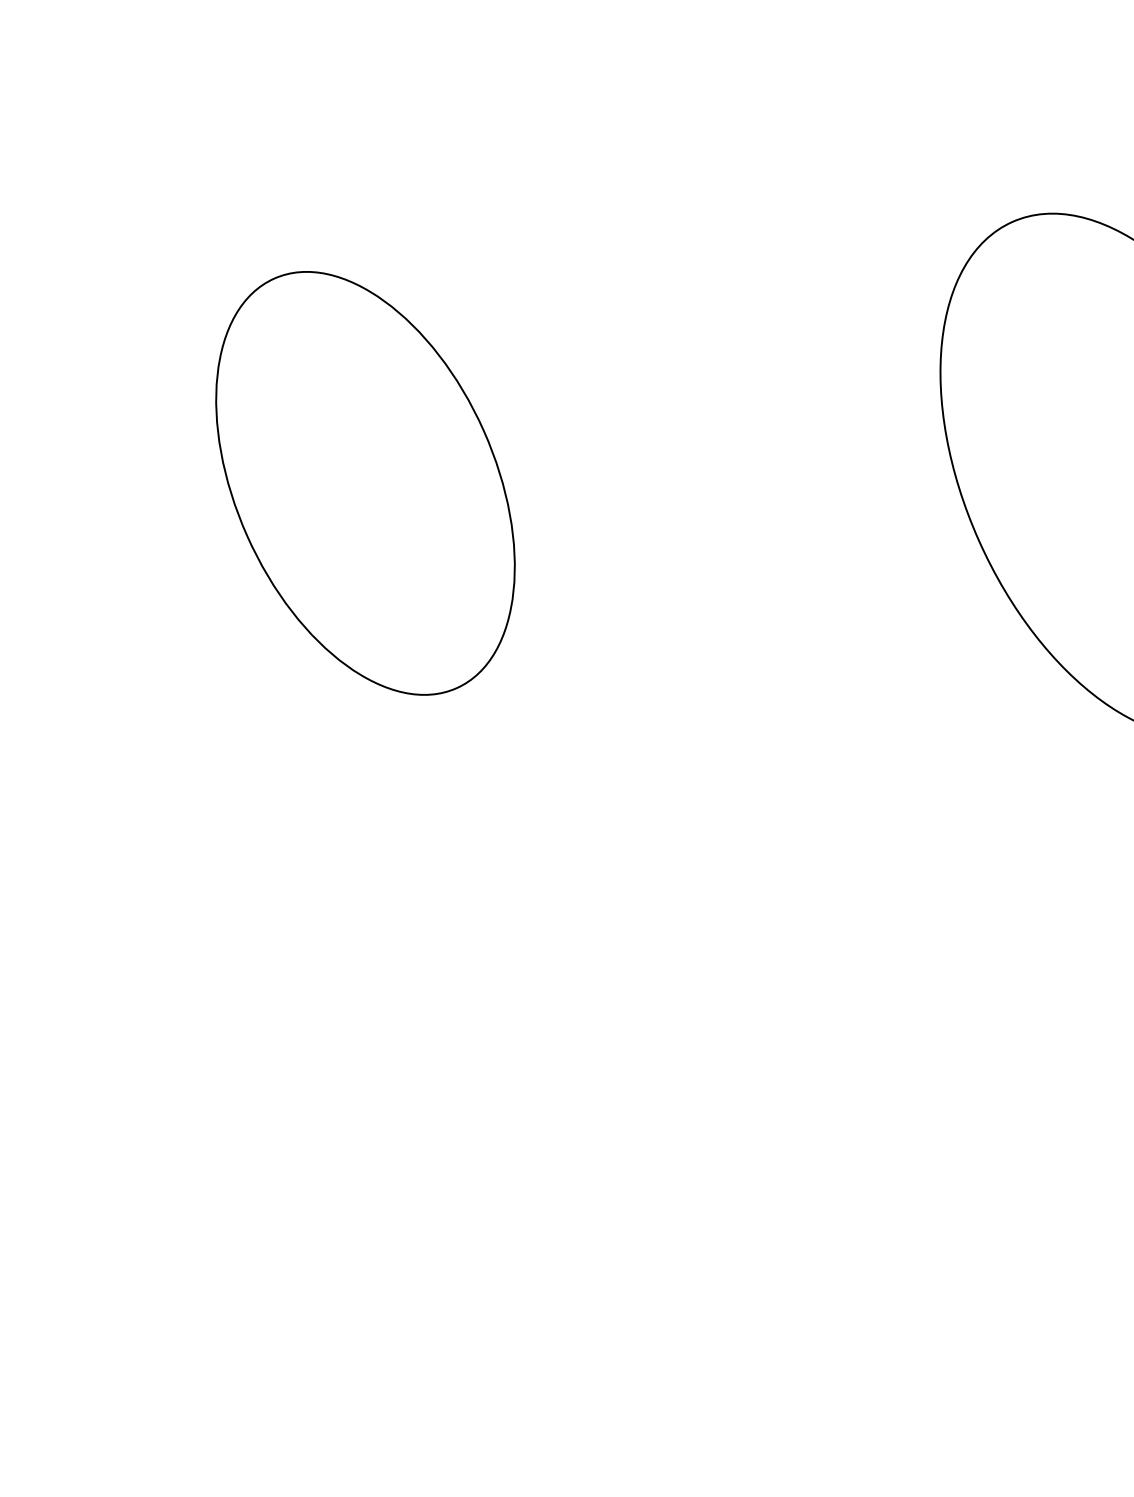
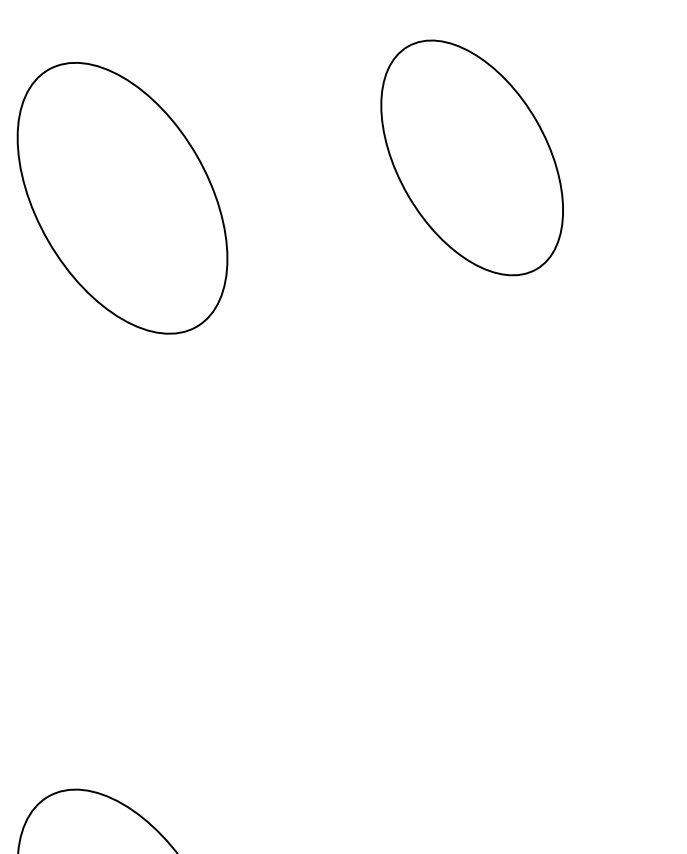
part: (365, 483) -> (122, 198), size x1.43

